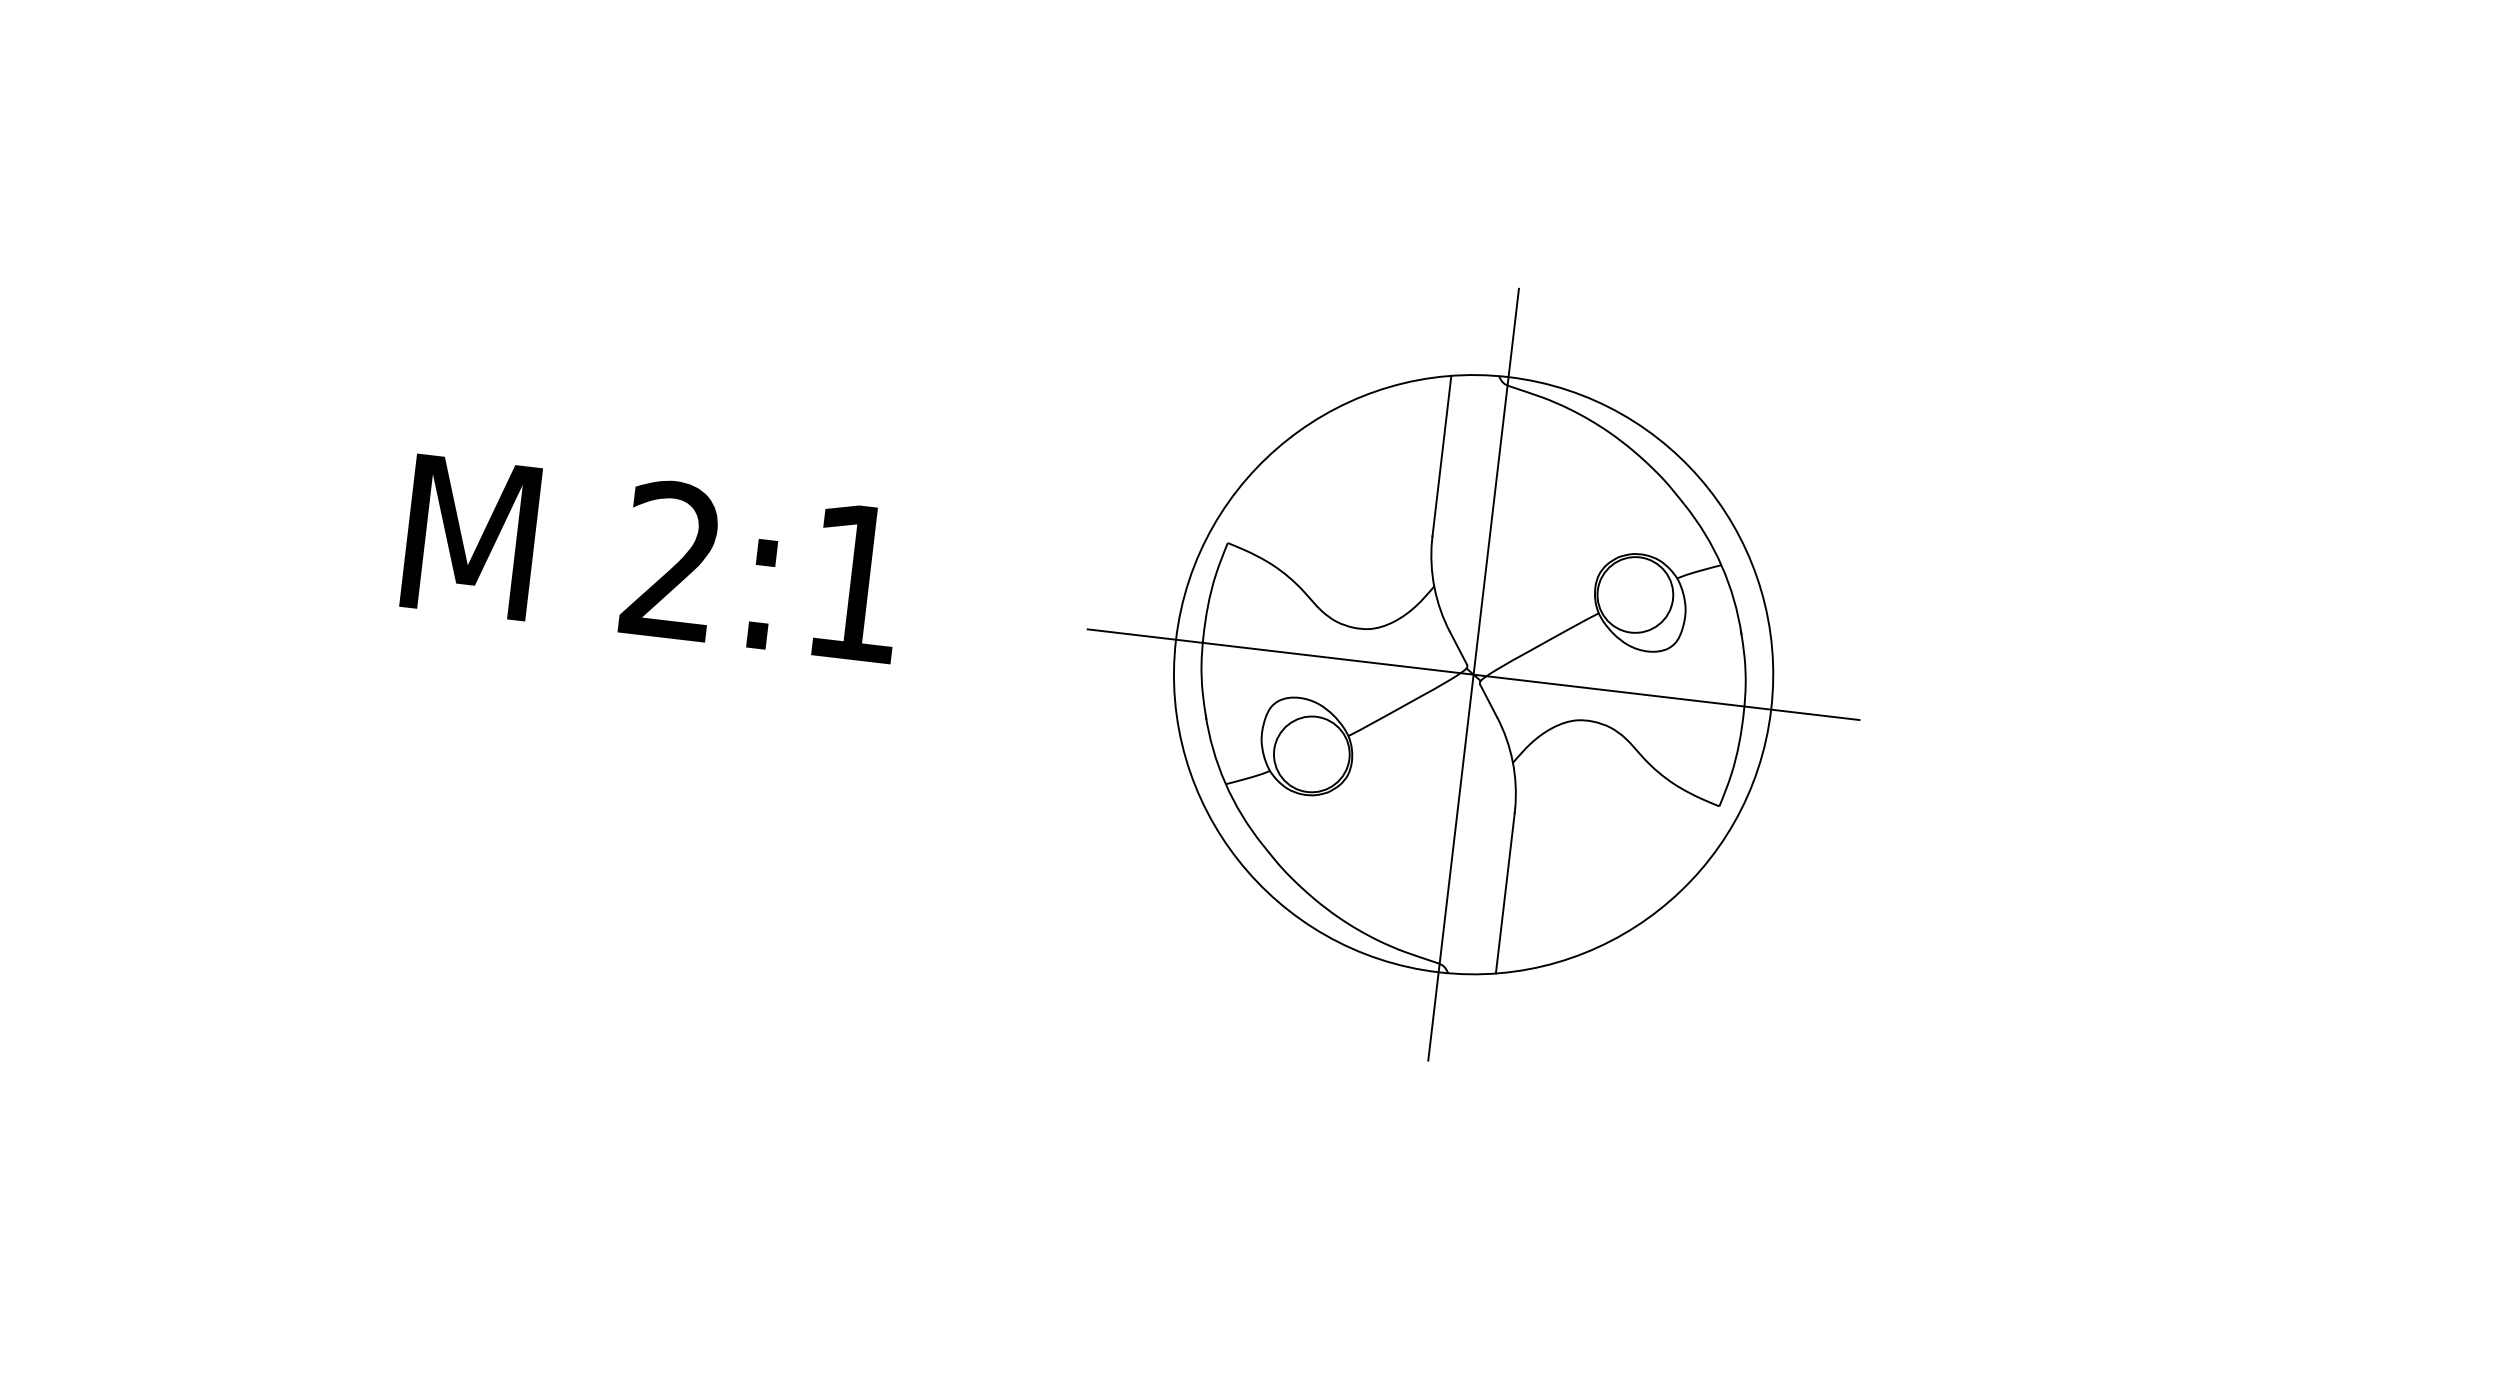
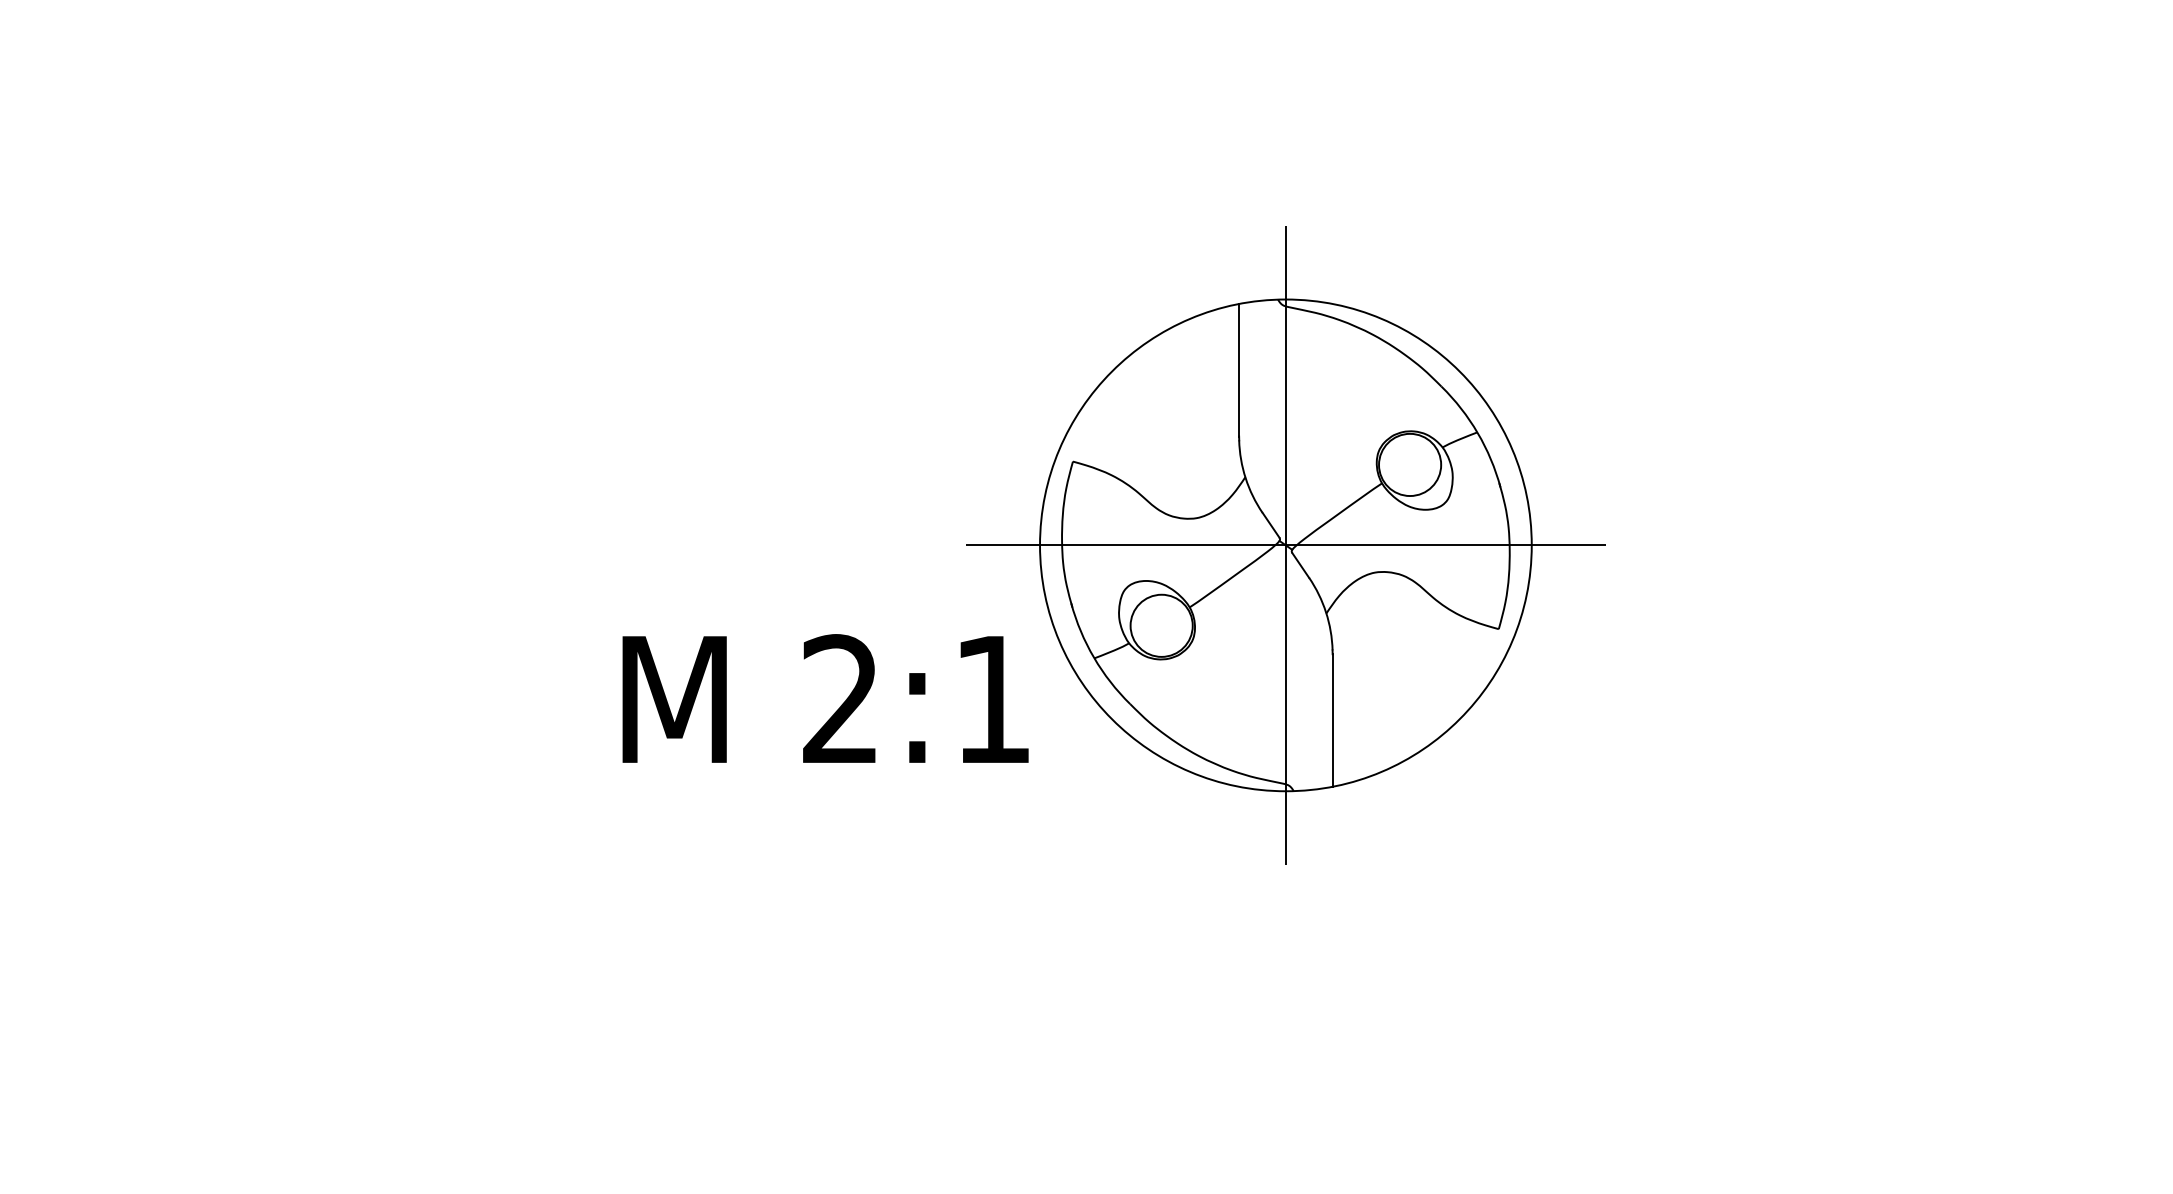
text: (653, 557) -> (825, 698), moved

